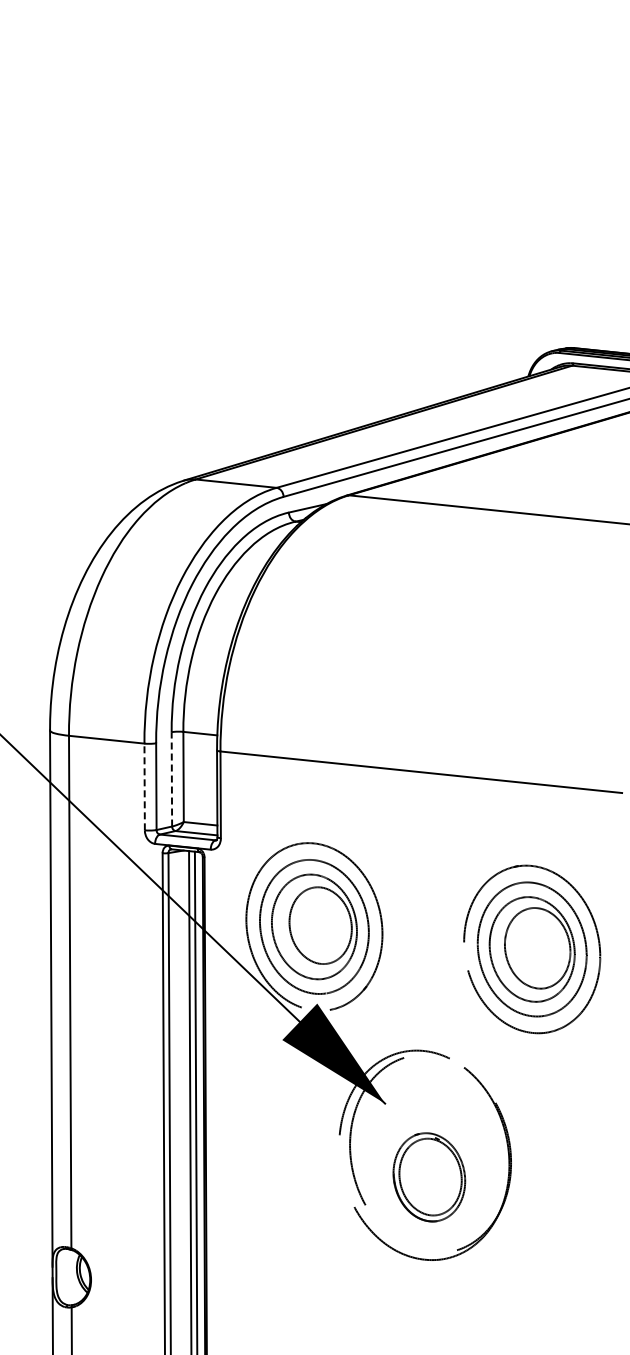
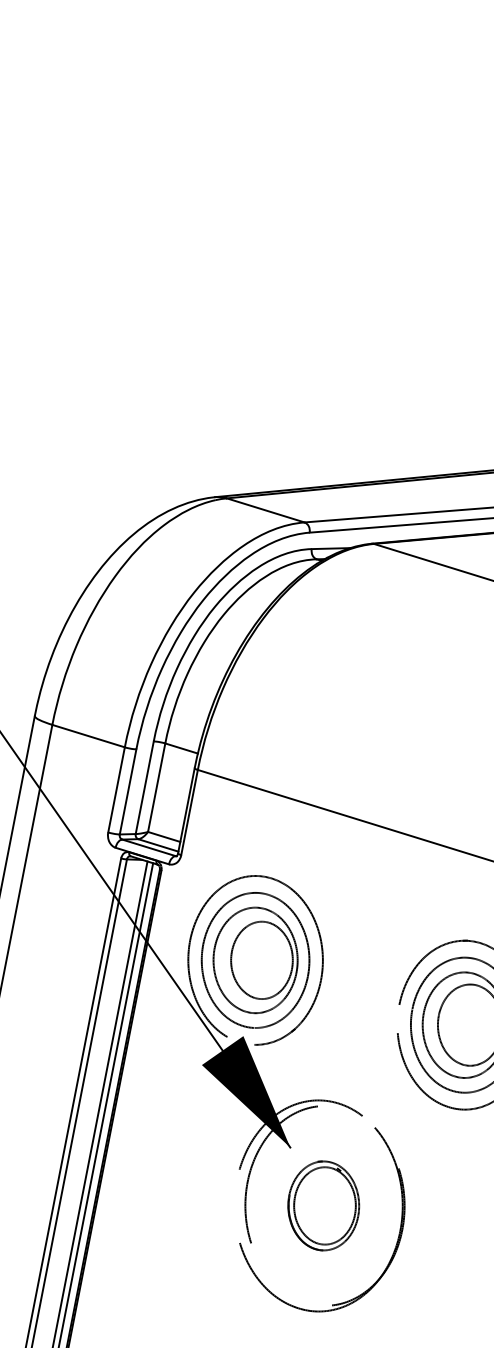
line: (171, 778) -> (144, 786), dashed -> solid
line: (144, 786) -> (116, 789), dashed -> solid
part: (429, 1177) -> (323, 1206), moved

